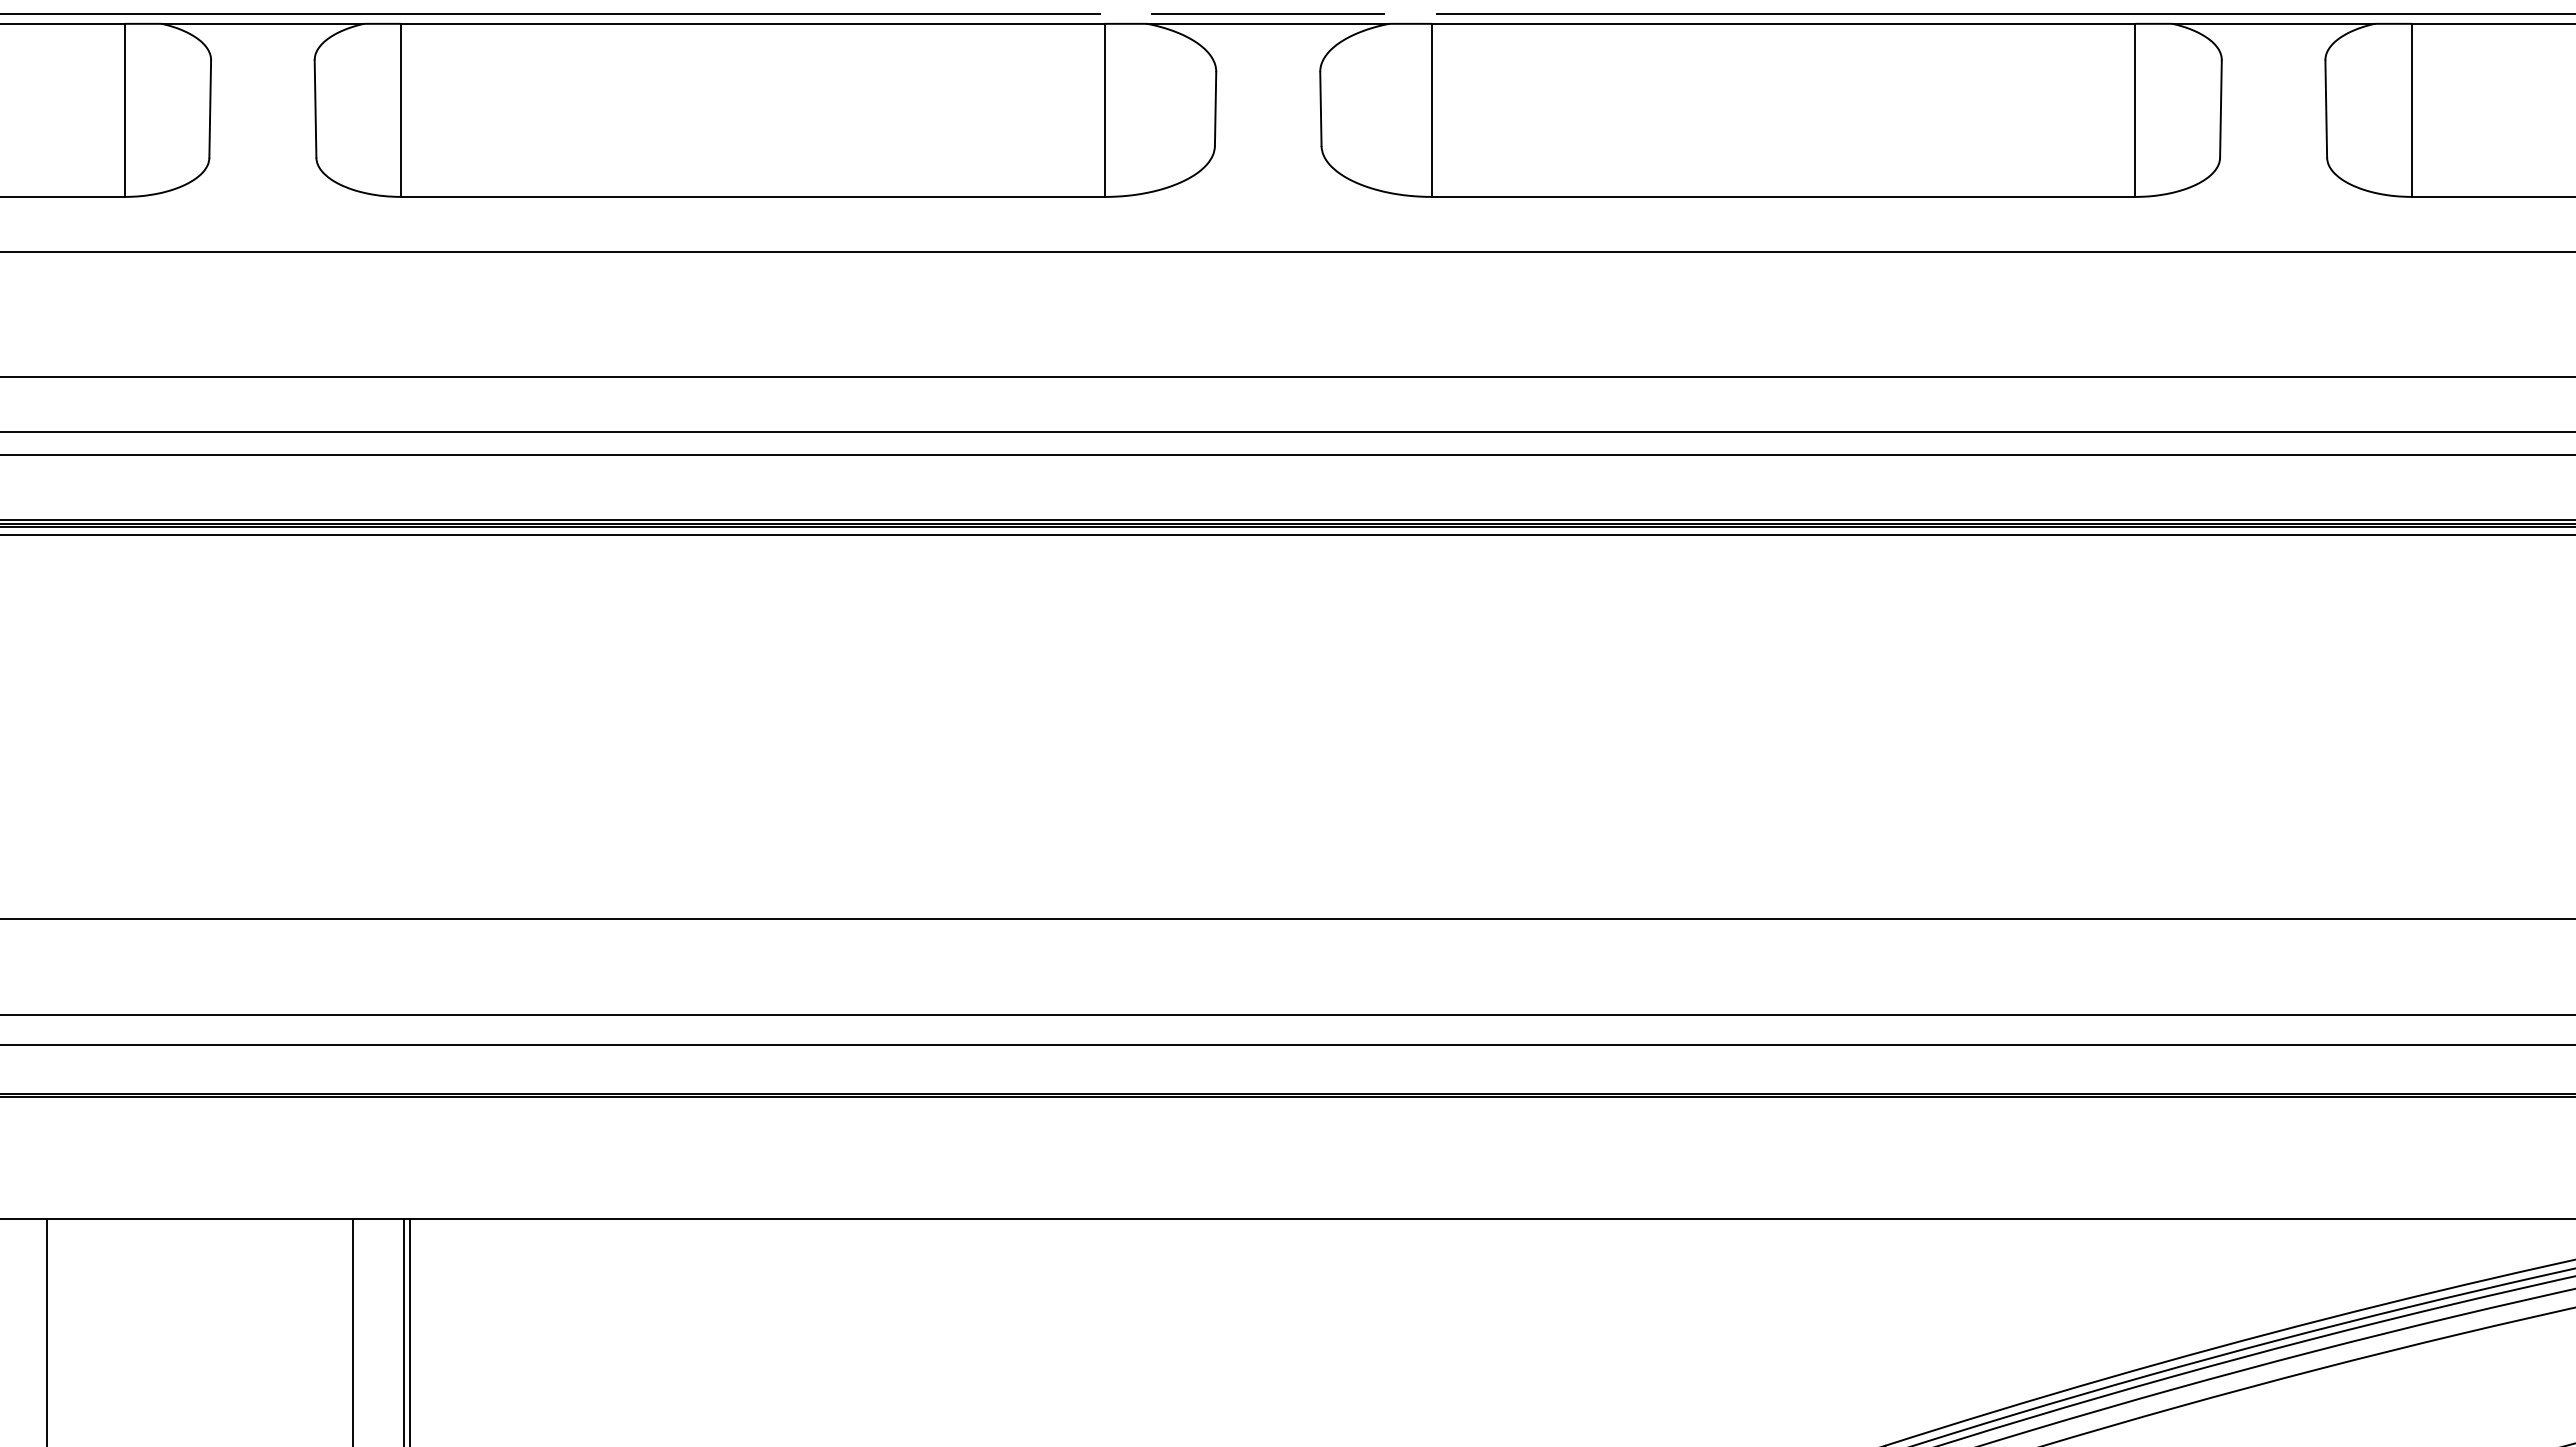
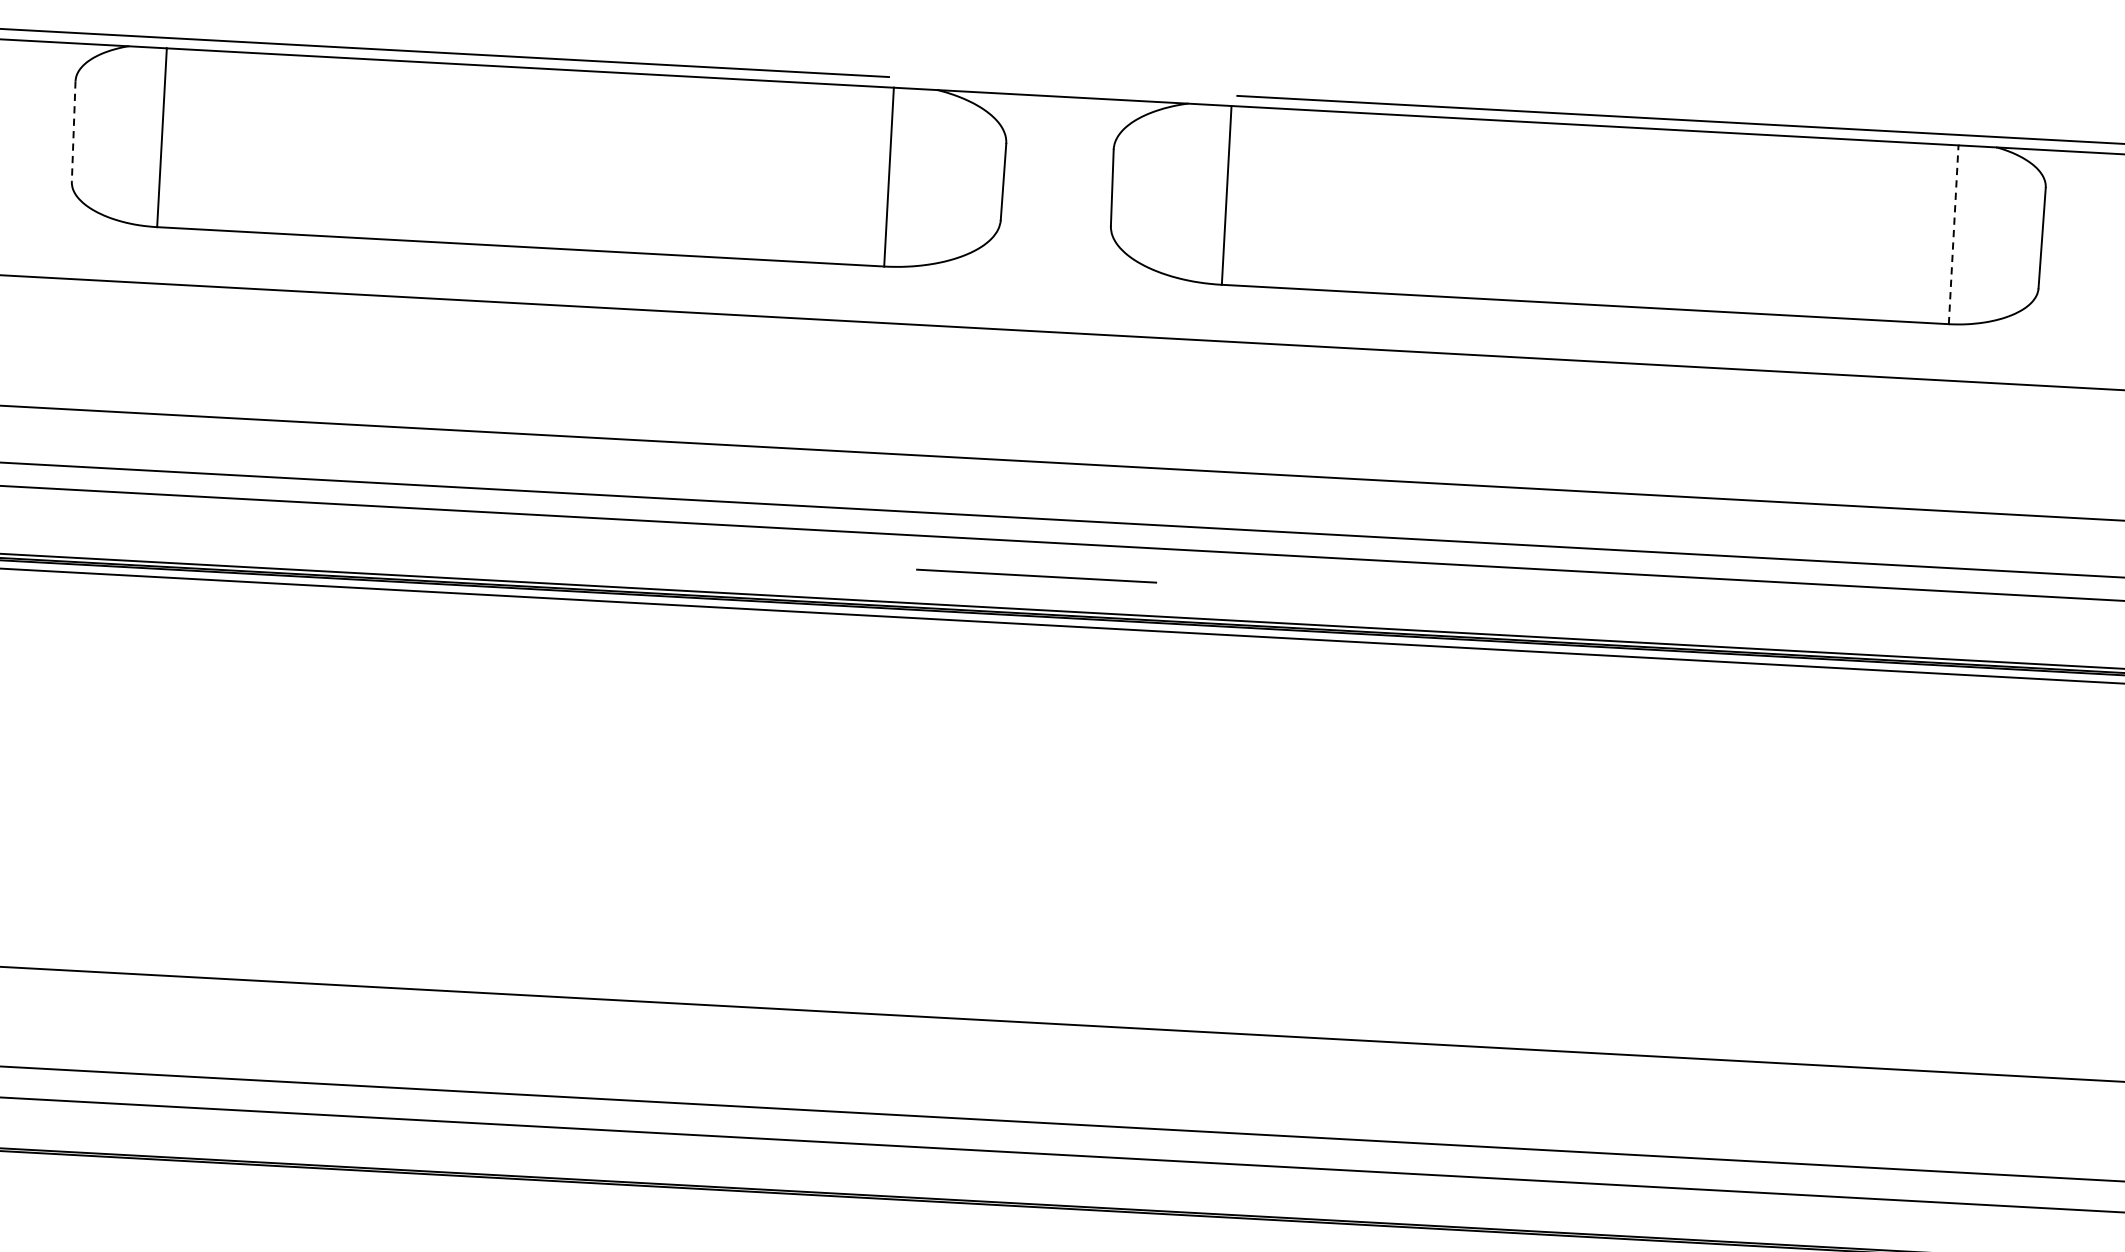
line: (1267, 13) -> (1035, 575), moved
line: (315, 109) -> (73, 132), solid -> dashed
line: (2135, 110) -> (1953, 234), solid -> dashed

